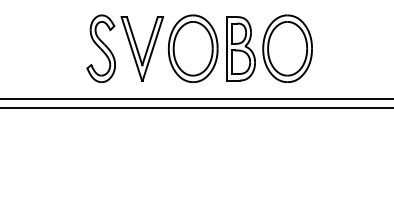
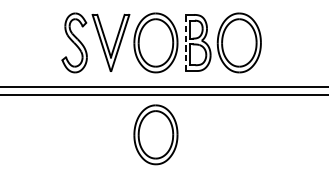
line: (227, 48) -> (186, 42), solid -> dashed
part: (192, 152) -> (155, 134), added

